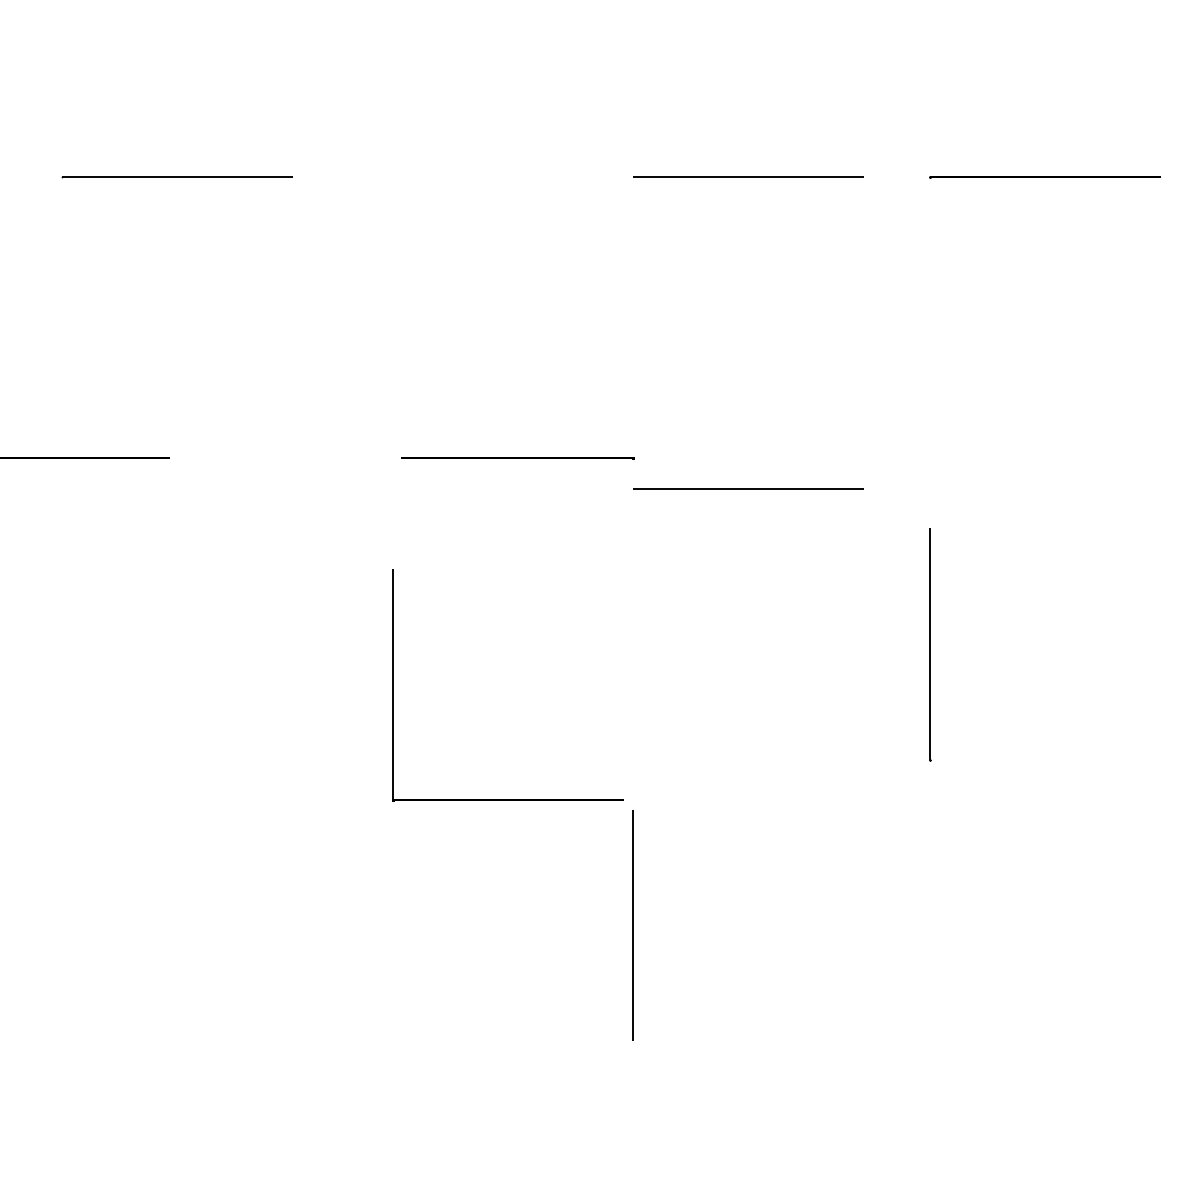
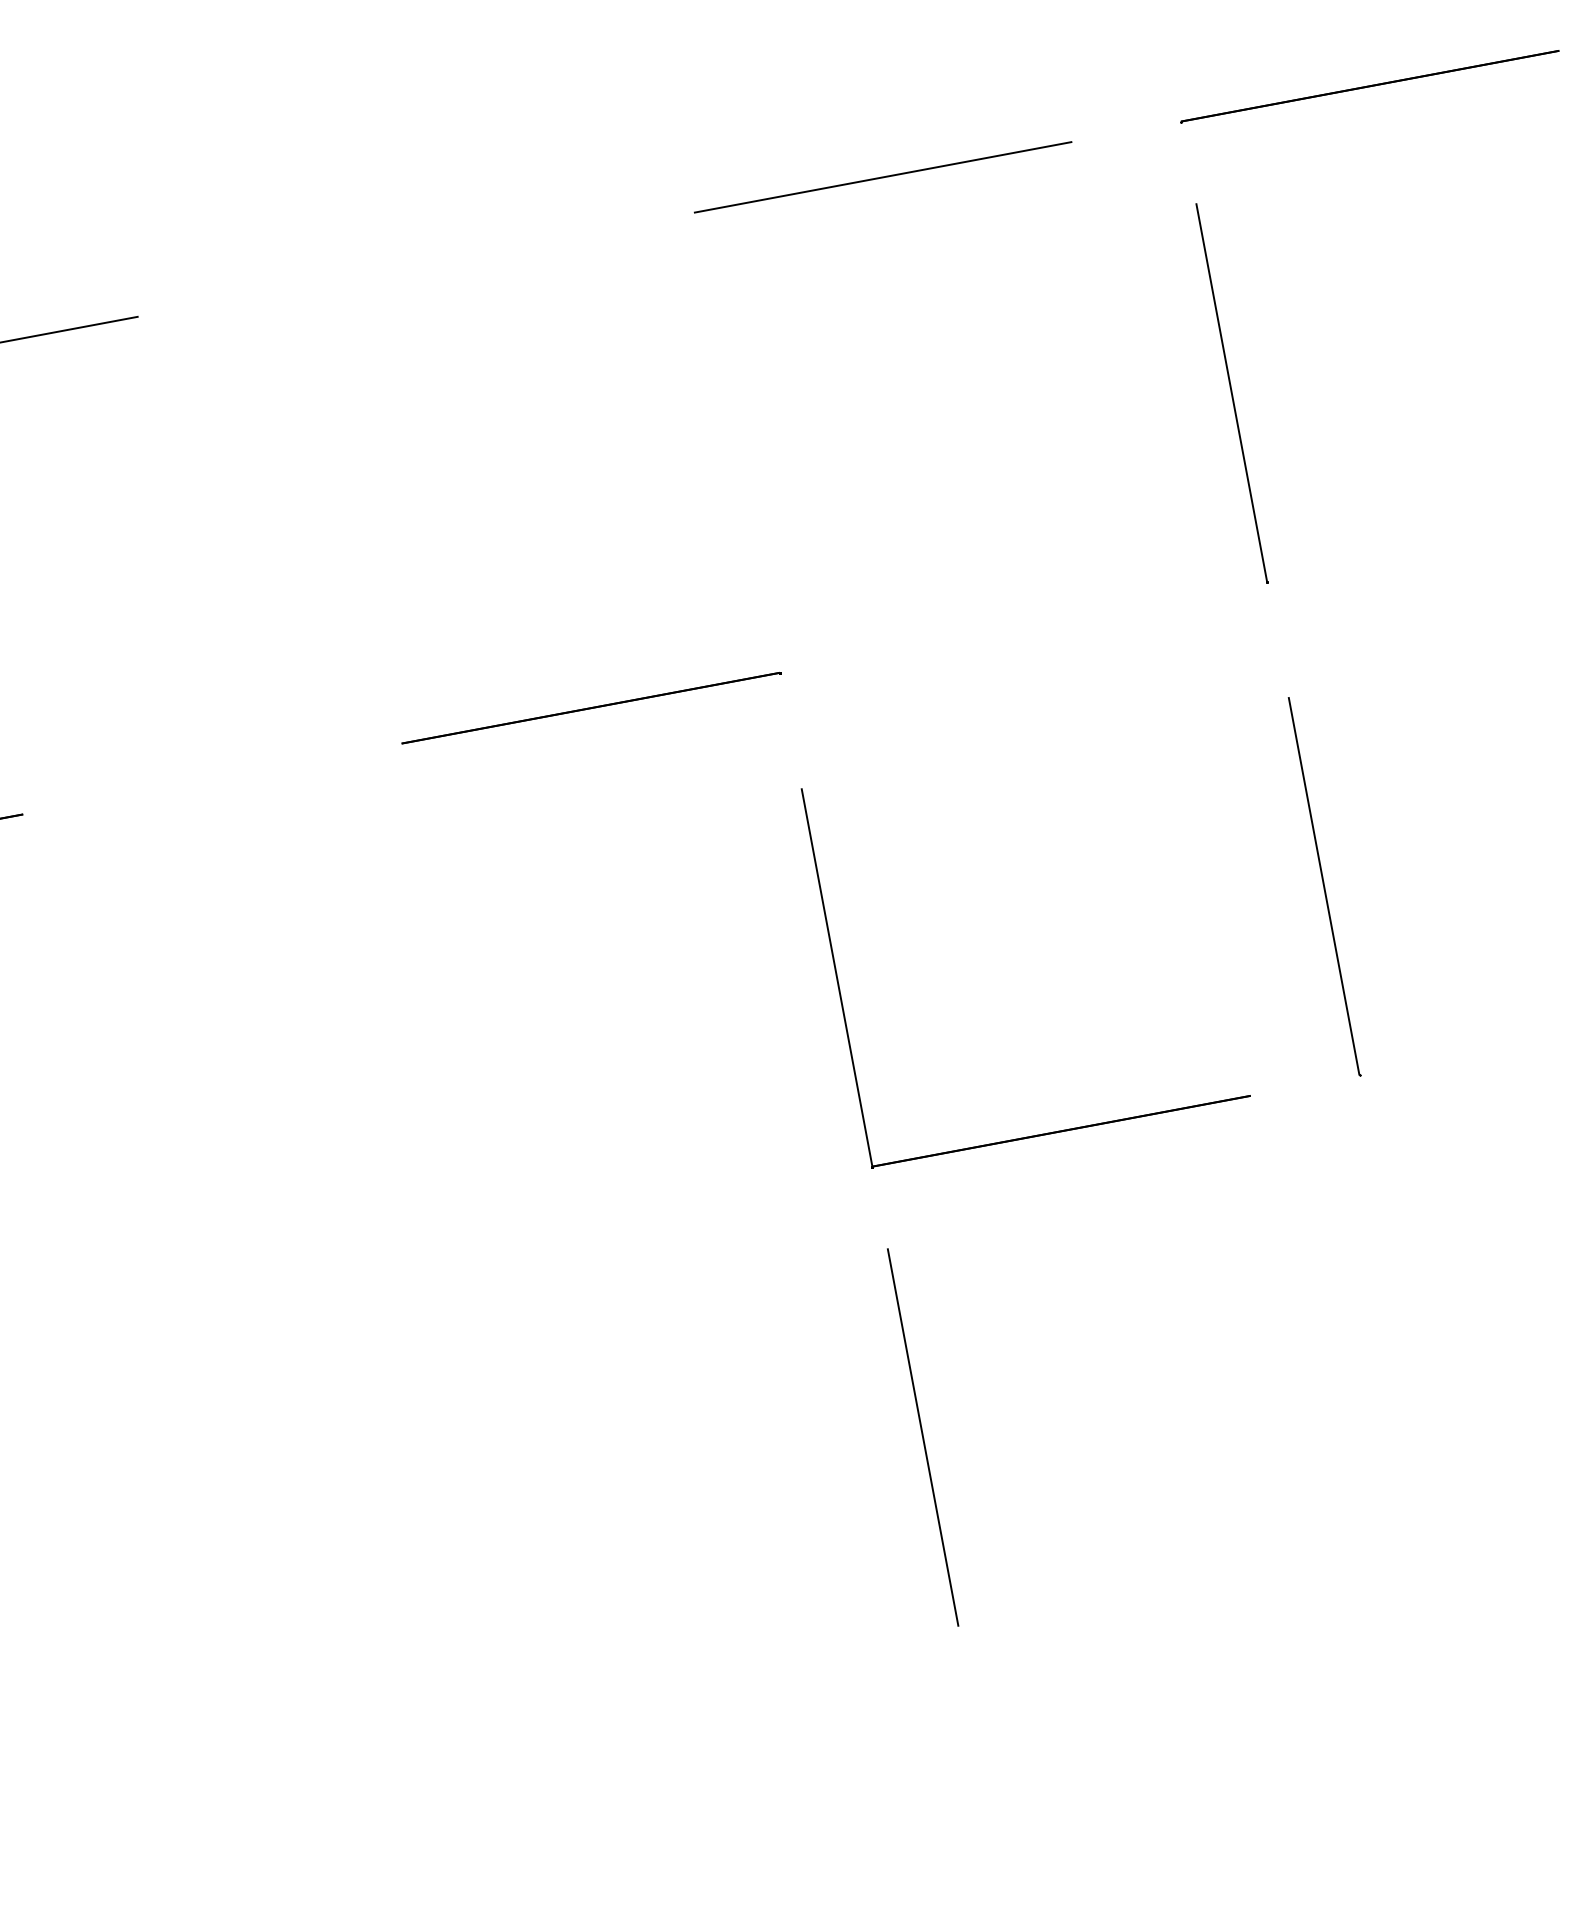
line: (930, 343) -> (1232, 394), added
line: (748, 488) -> (979, 687), removed
part: (393, 685) -> (839, 979), moved

